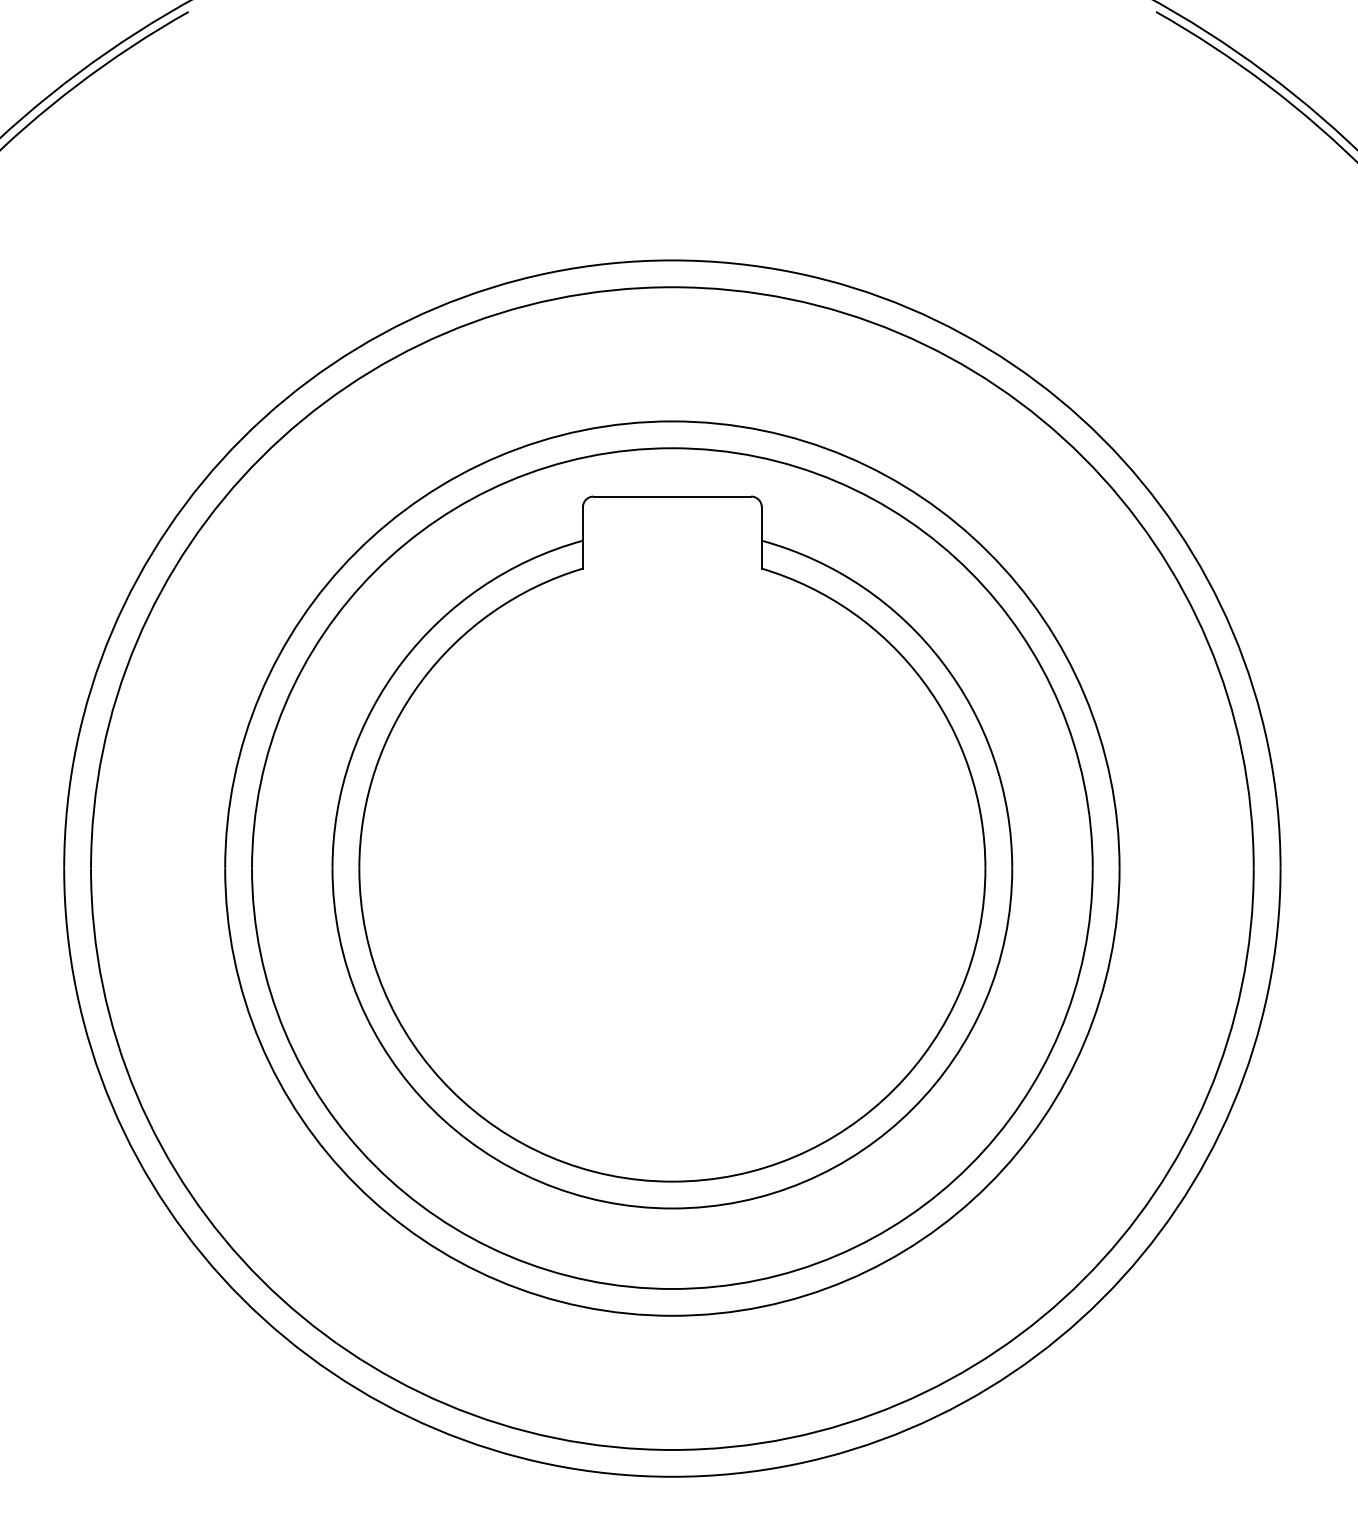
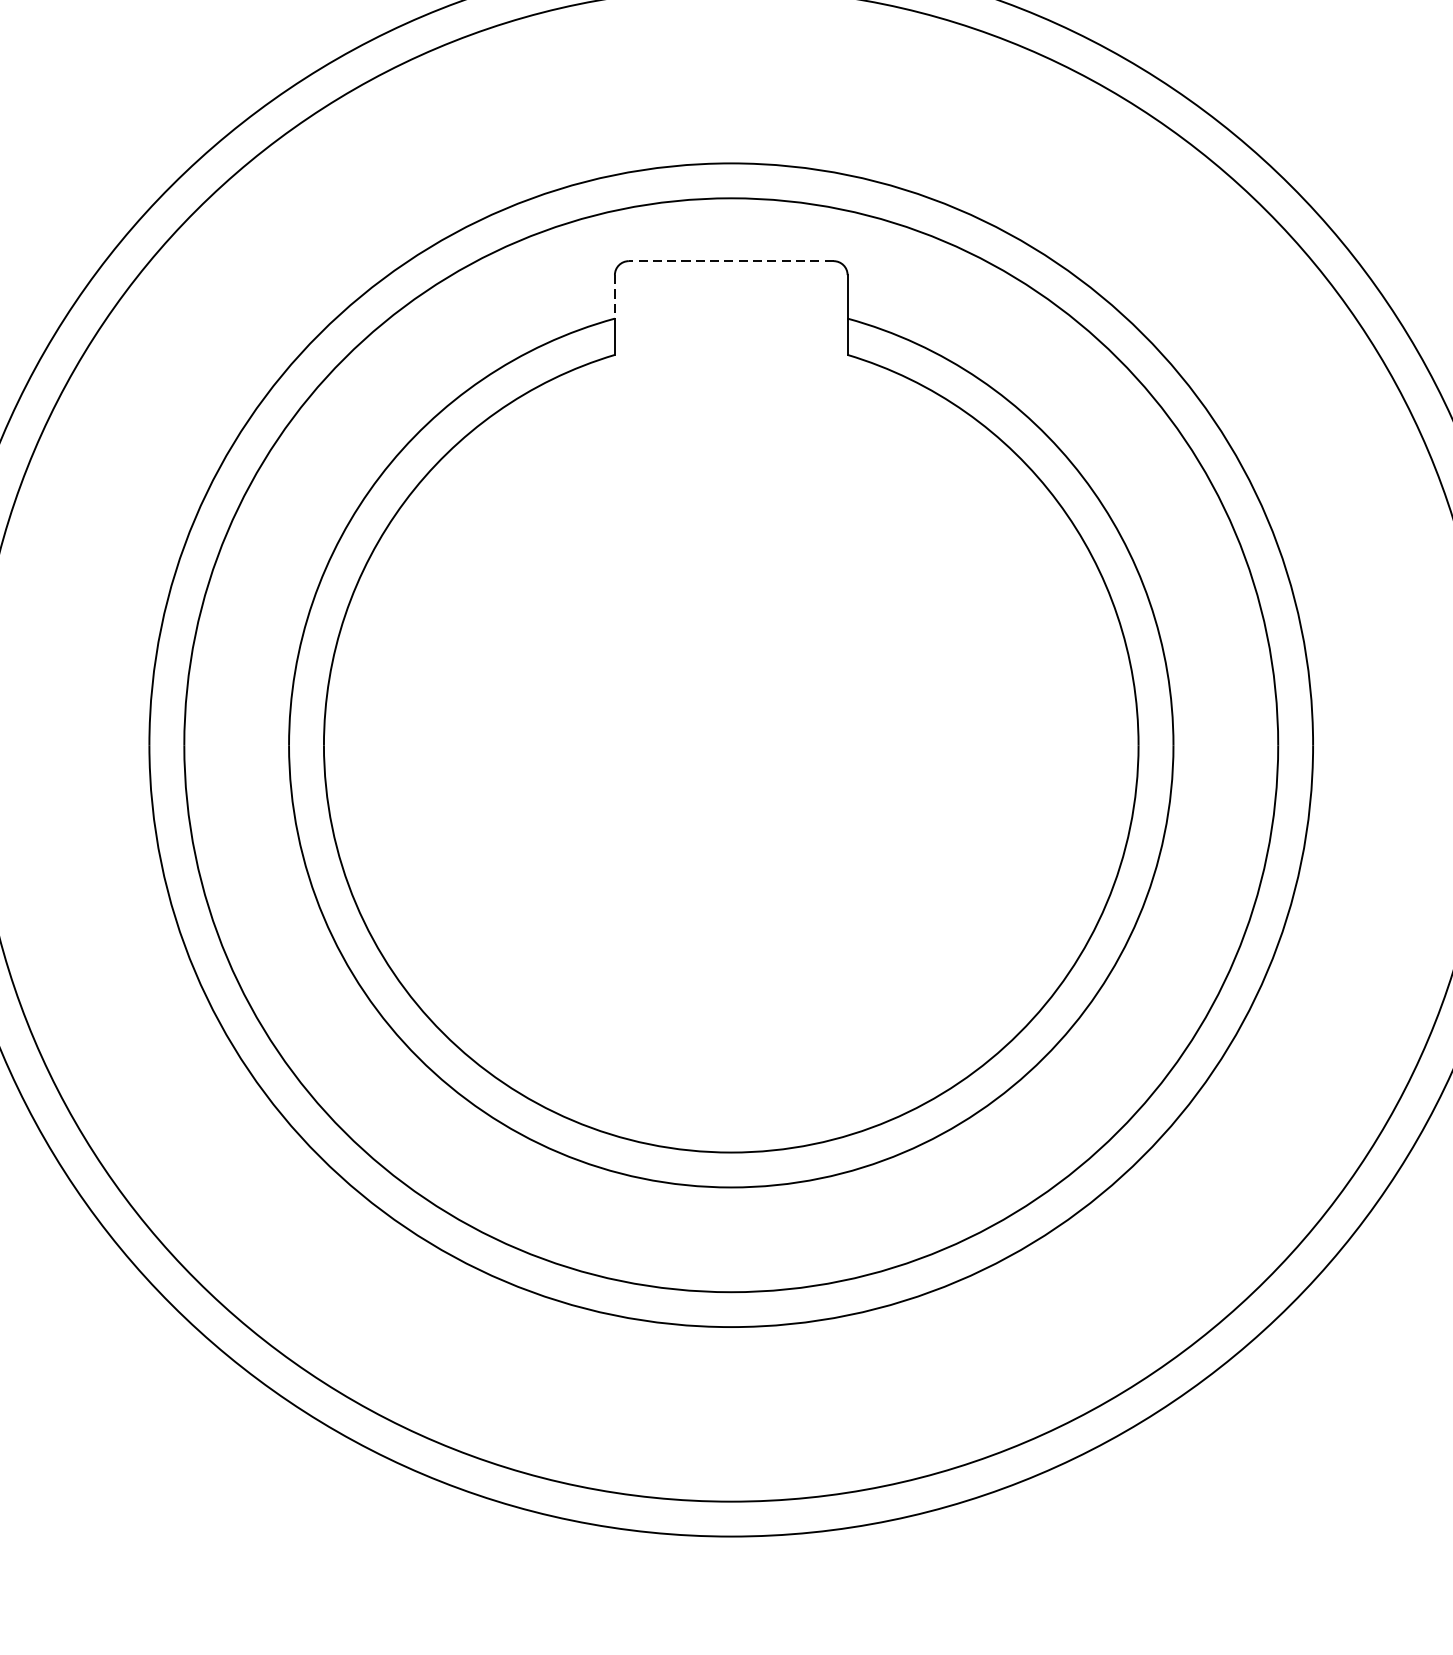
line: (672, 496) -> (731, 261), solid -> dashed
line: (582, 524) -> (614, 297), solid -> dashed

